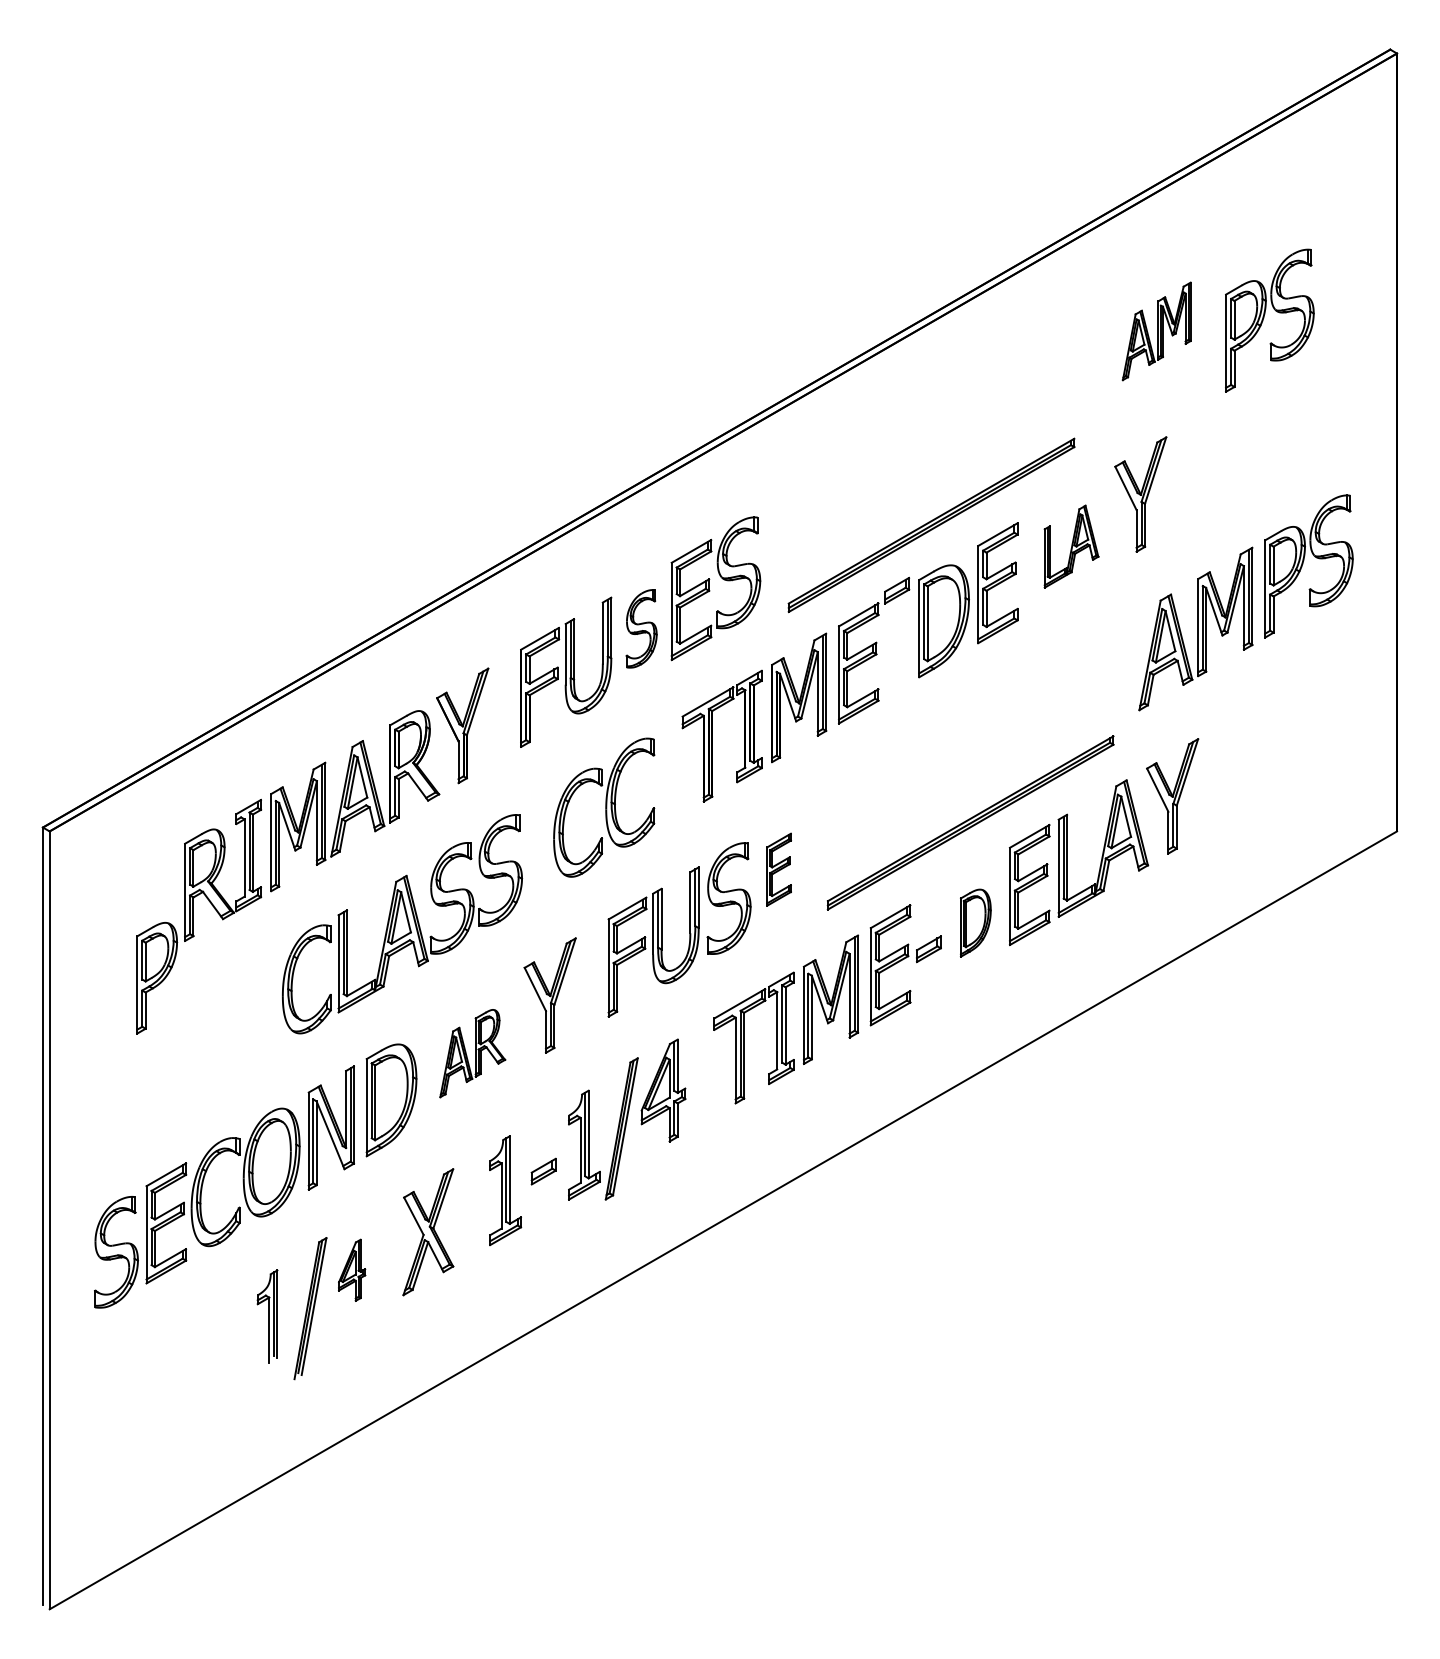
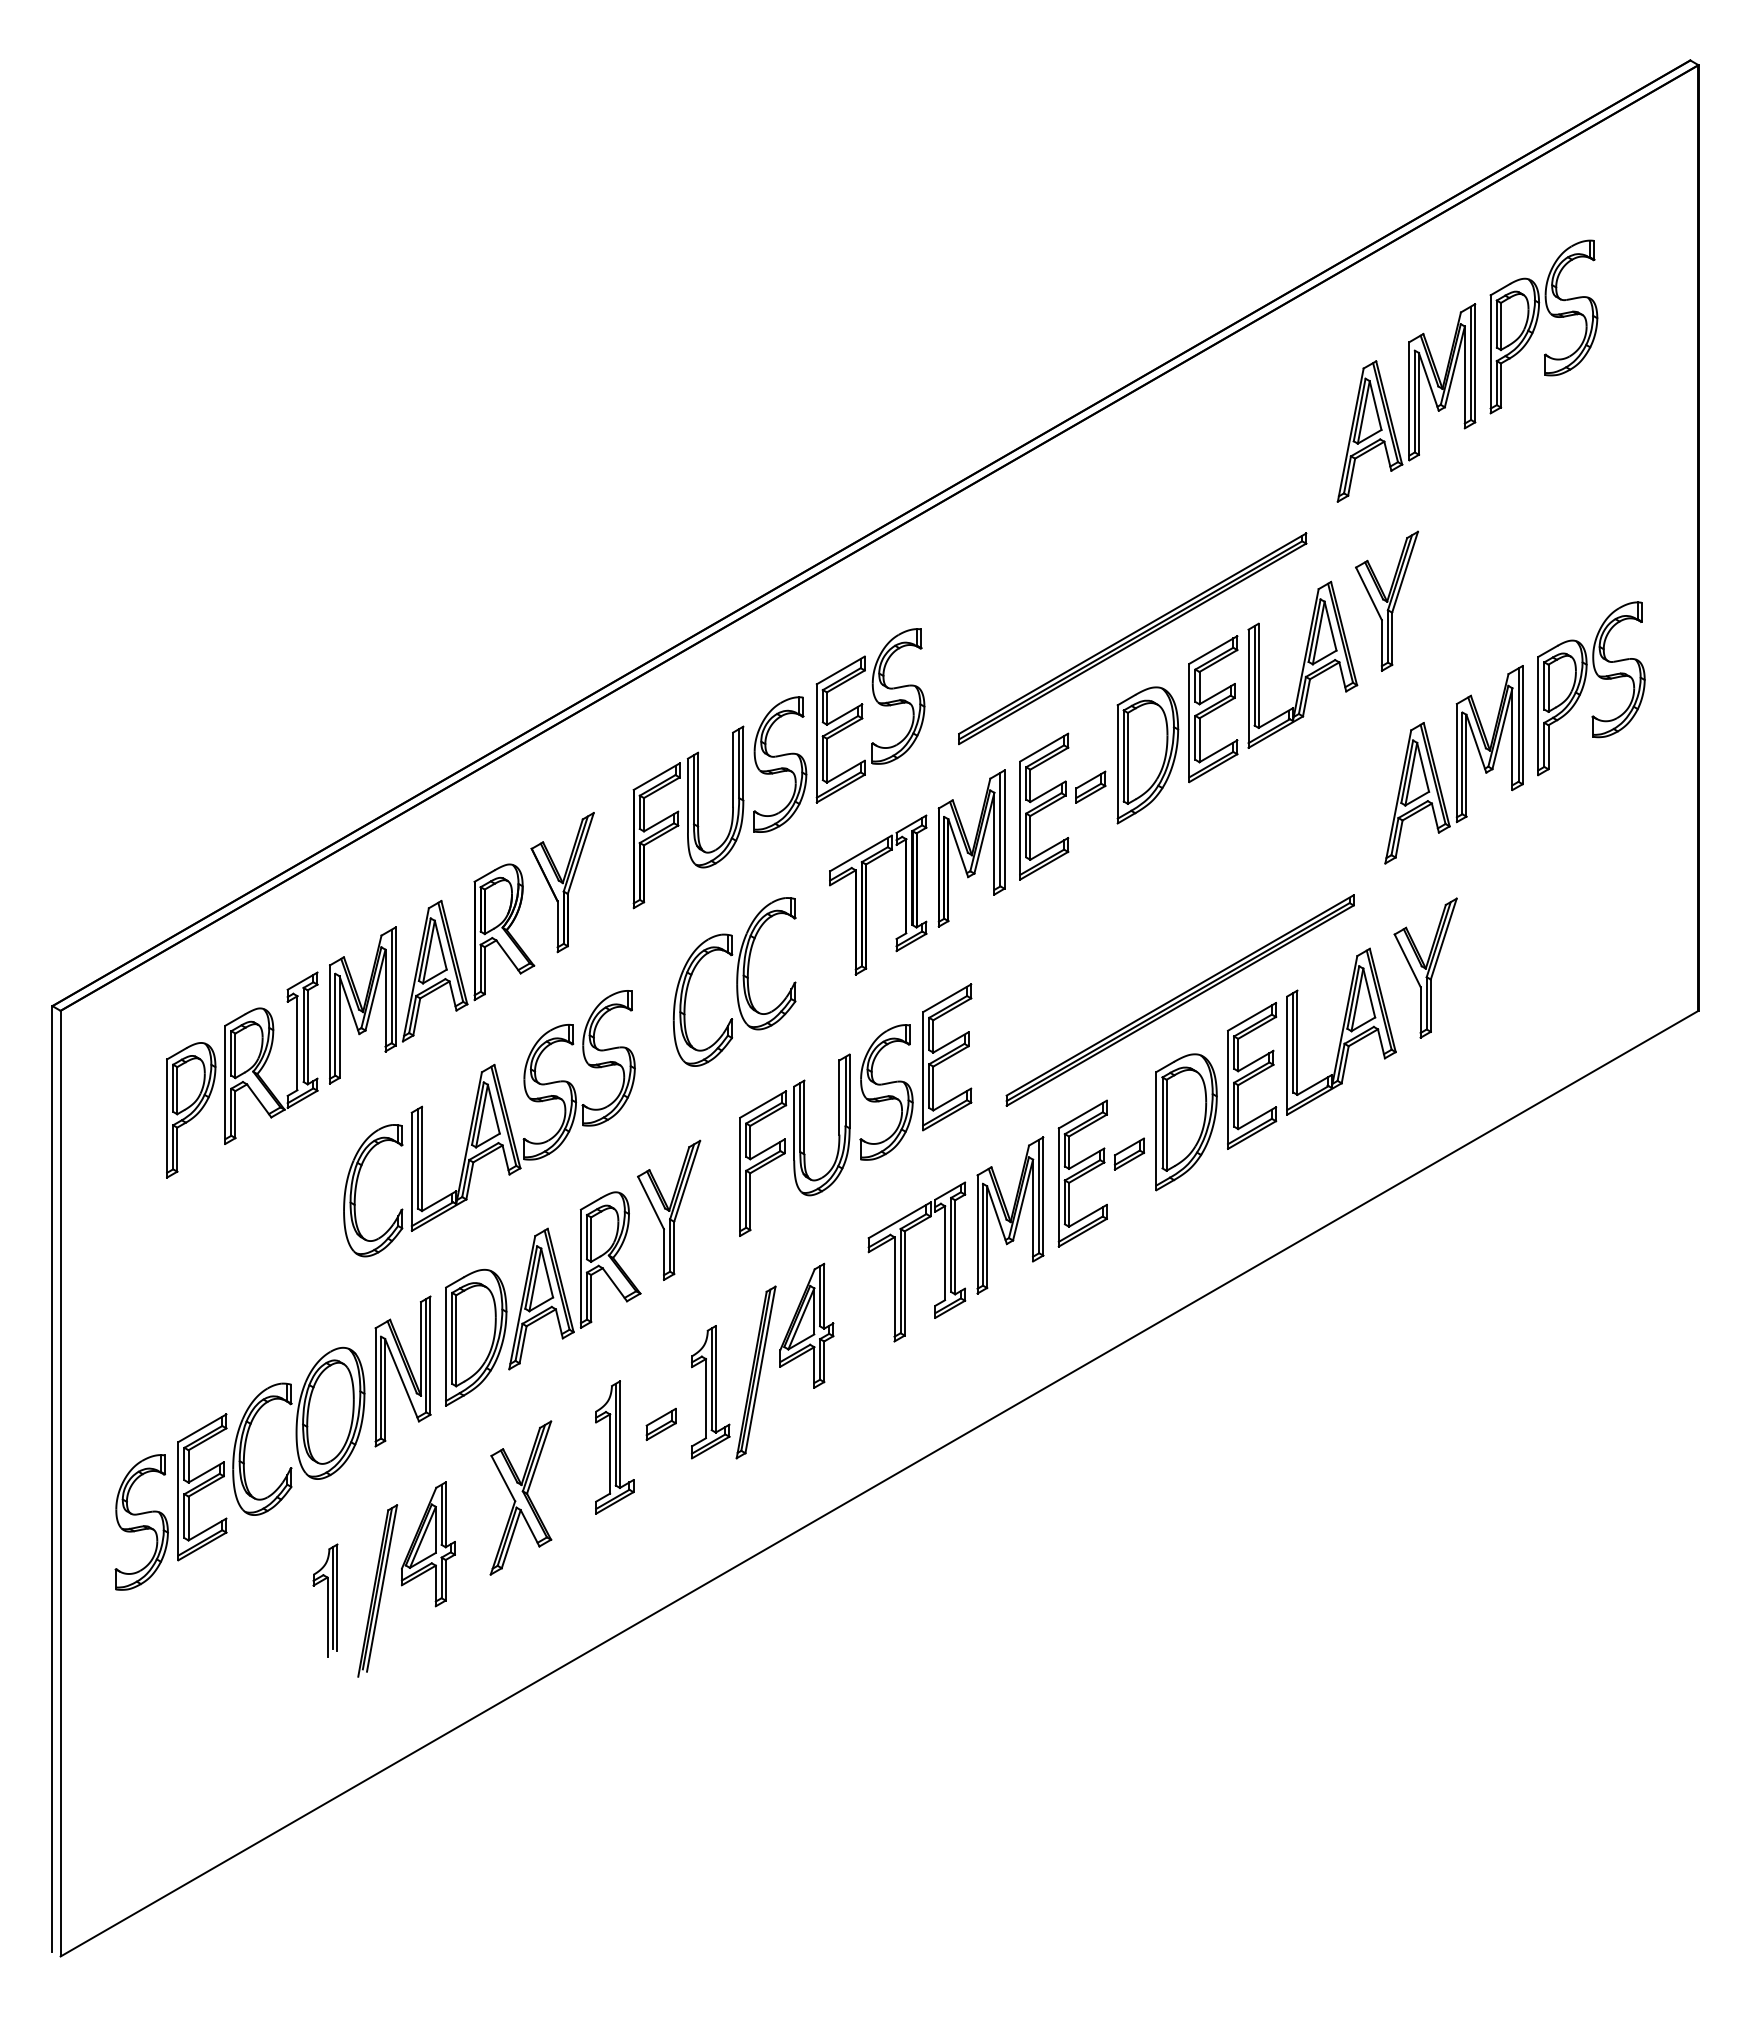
part: (1263, 319) -> (1536, 325), moved
part: (1156, 331) -> (1406, 402), size x1.67
part: (1071, 546) -> (1302, 664), size x1.67
part: (896, 590) -> (1090, 786), moved
part: (641, 628) -> (780, 764), size x1.43
part: (779, 869) -> (947, 1057), size x1.67
part: (975, 923) -> (1186, 1122), size x1.67
part: (157, 978) -> (191, 1110), moved
part: (472, 1053) -> (574, 1280), size x1.67
part: (351, 1270) -> (427, 1544), size x1.67

